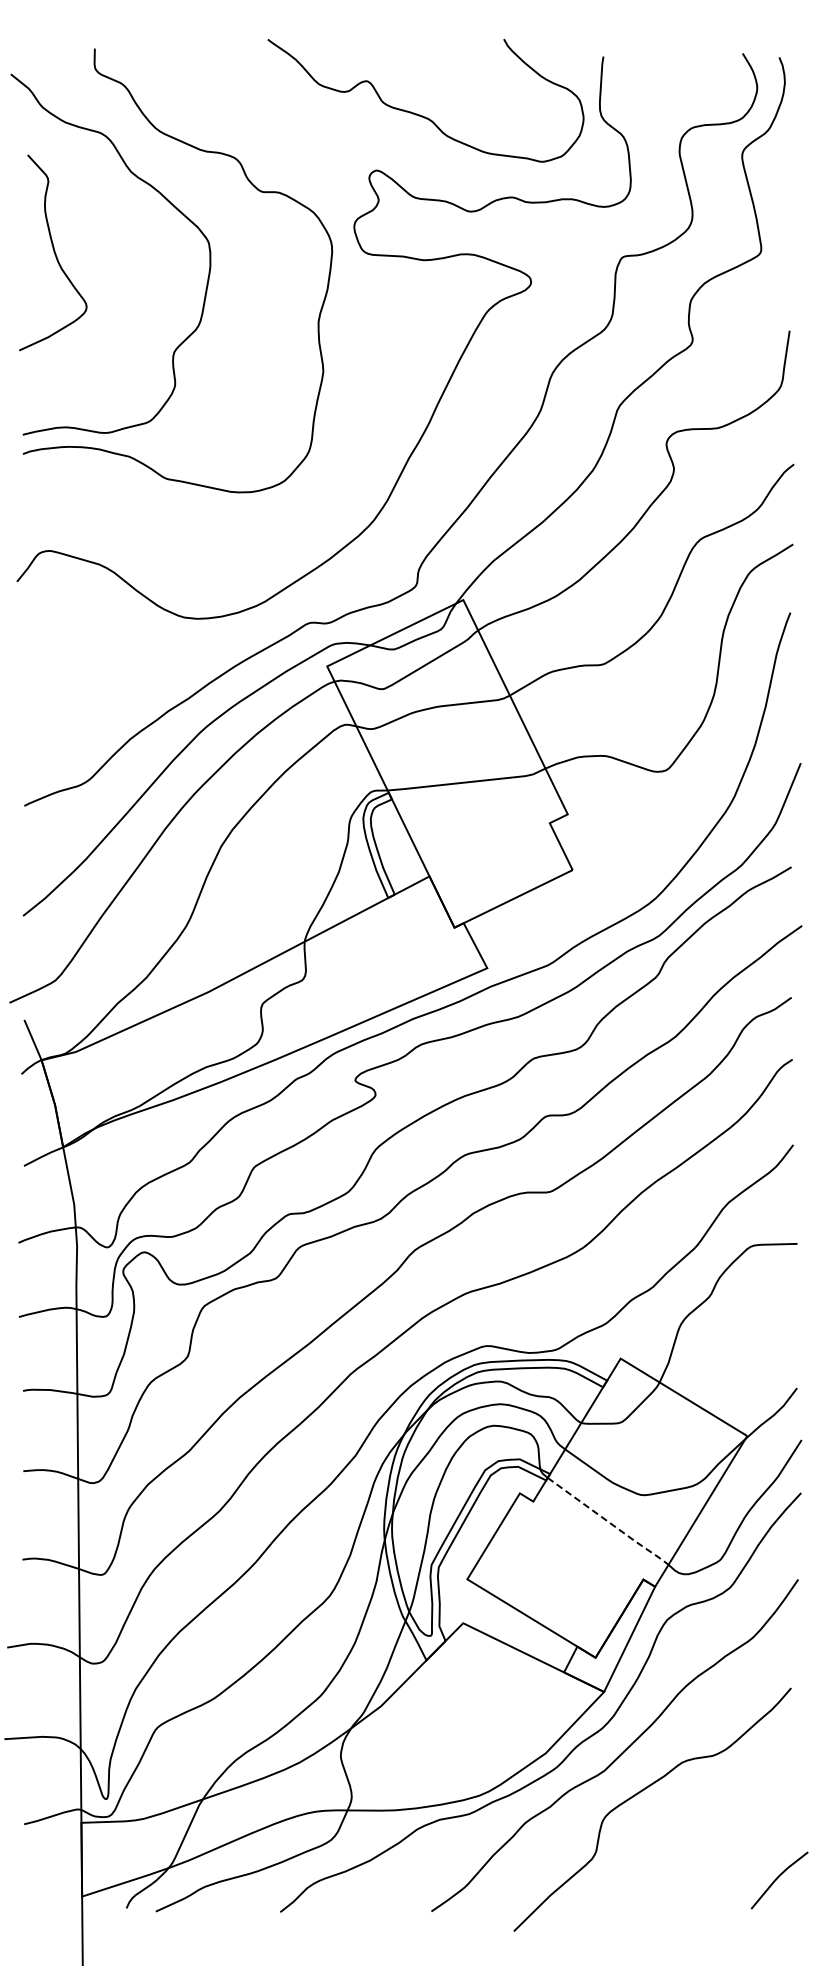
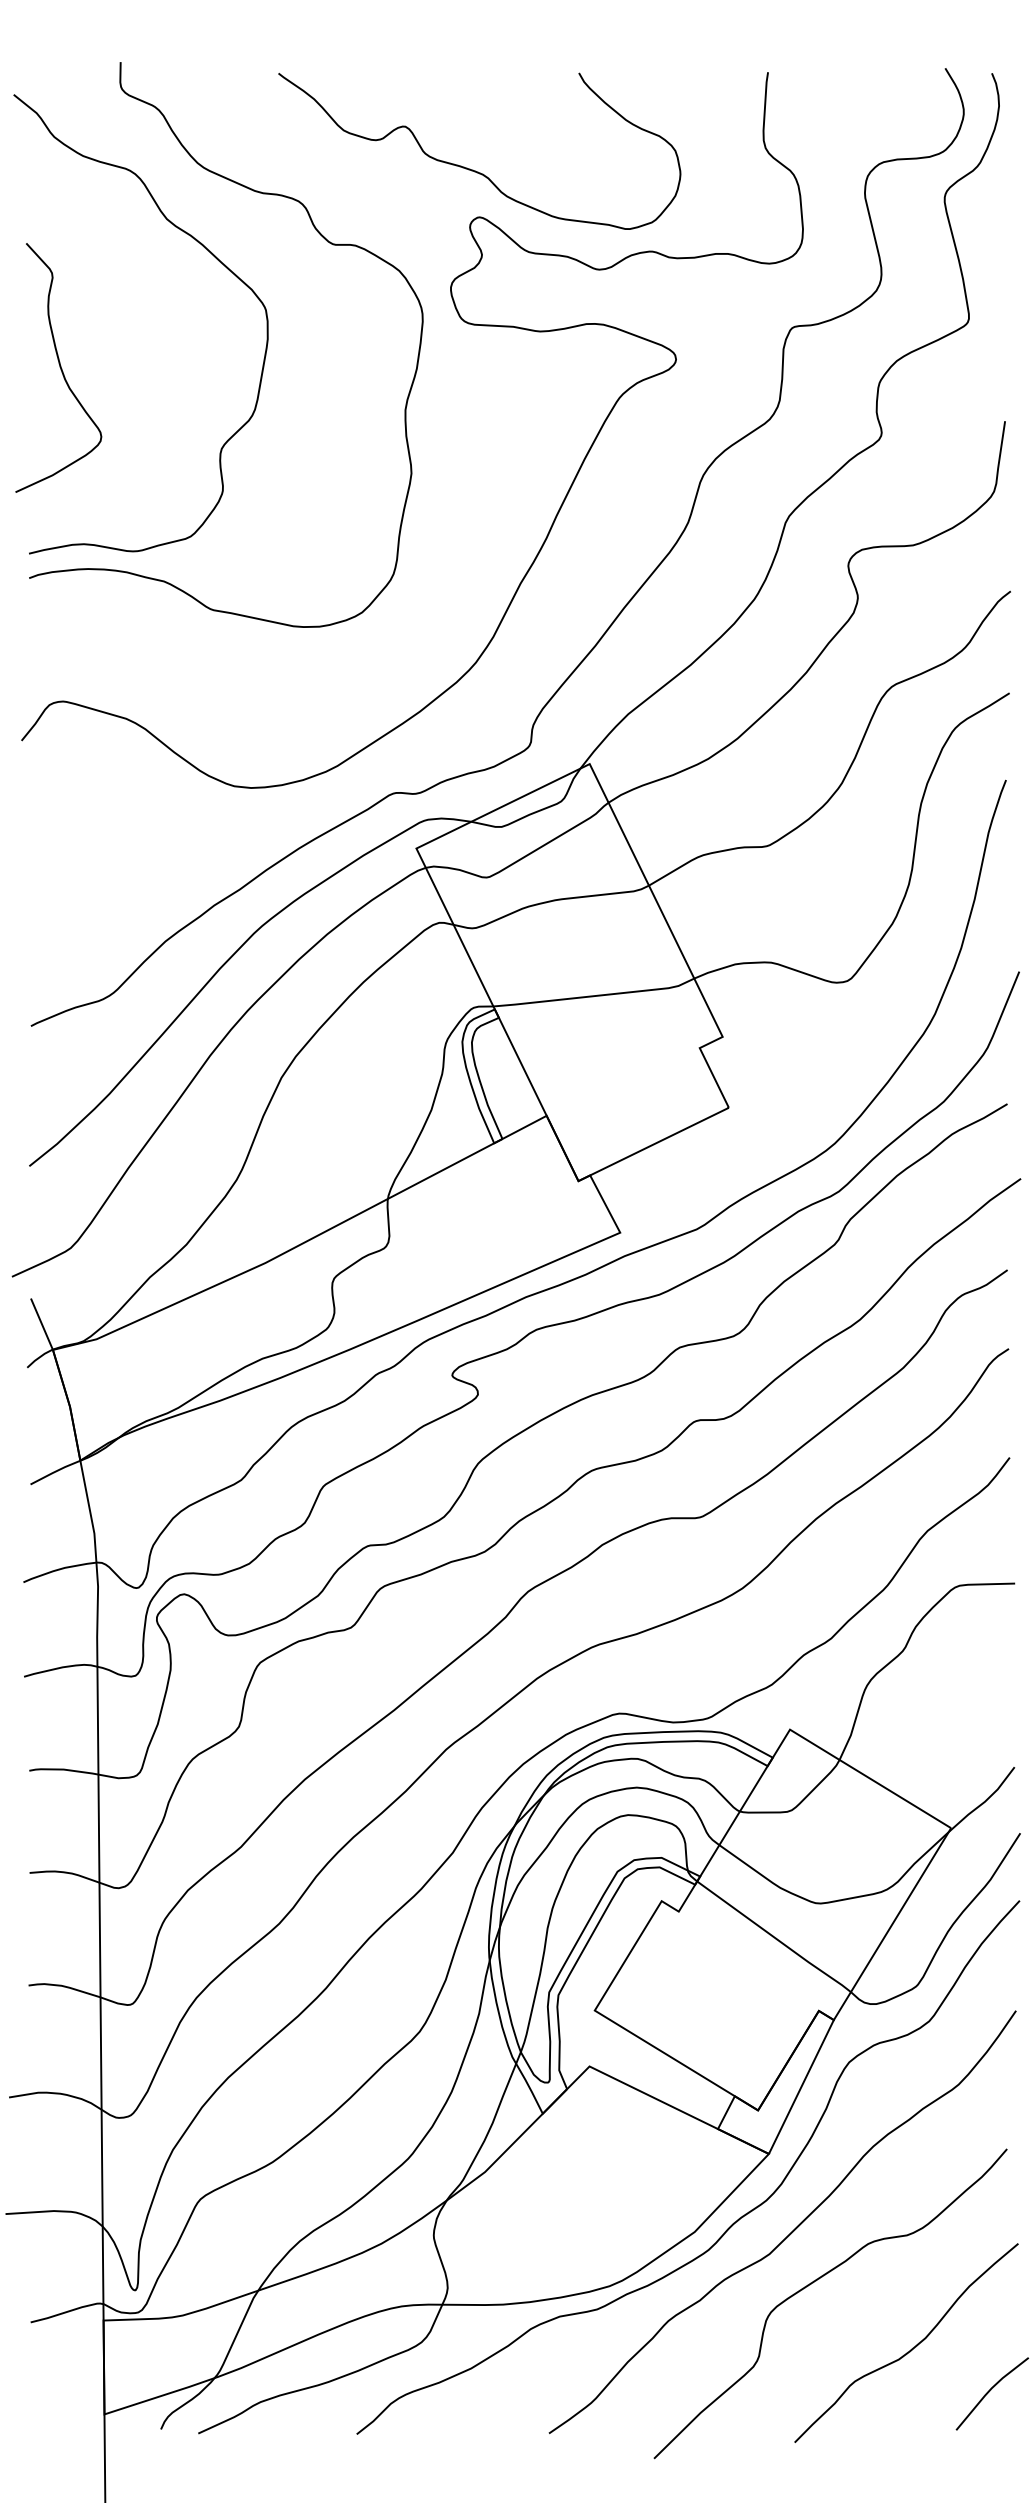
curve: (420, 114) -> (472, 168), moved
curve: (53, 252) -> (59, 367), moved
line: (608, 1522) -> (774, 1938), dashed -> solid
curve: (716, 1844) -> (911, 2348), added

